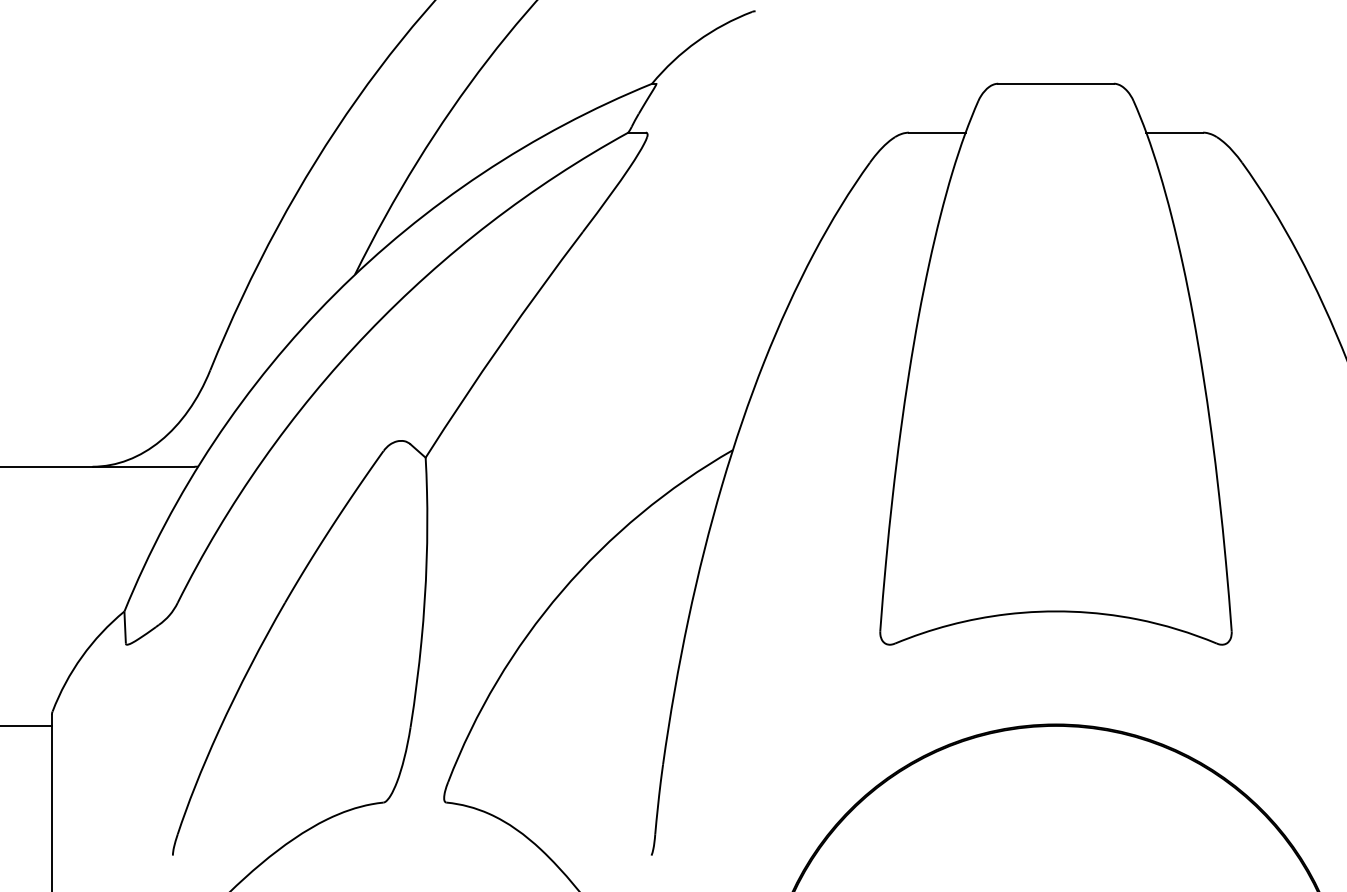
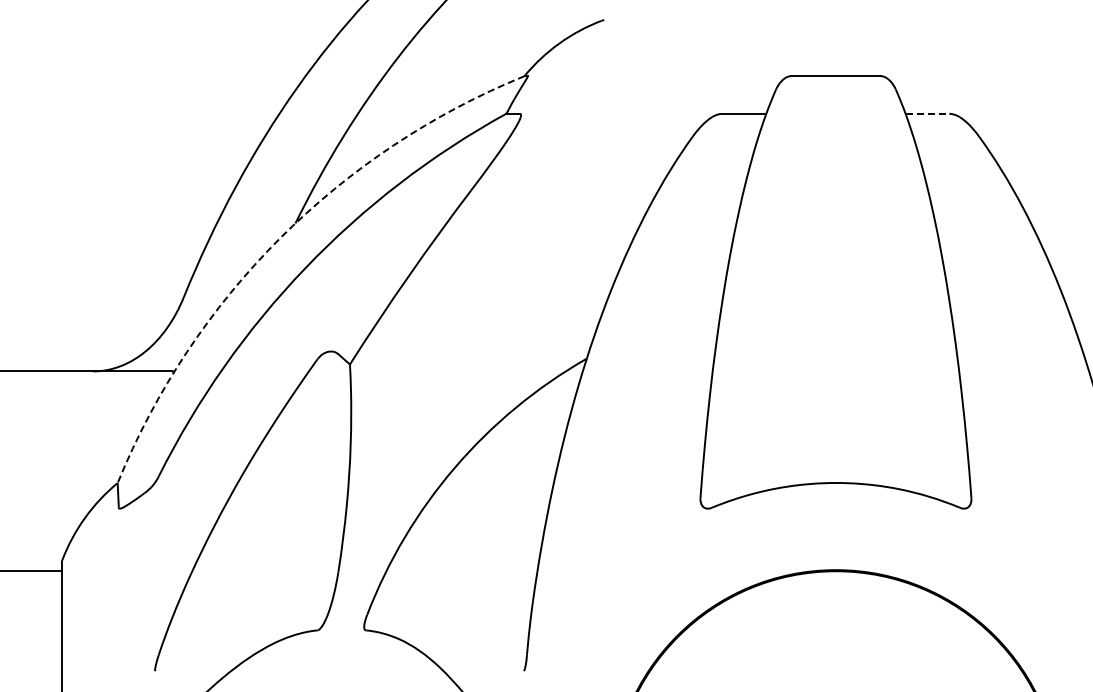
line: (1174, 132) -> (927, 113), solid -> dashed
arc: (335, 294) -> (280, 238), solid -> dashed

